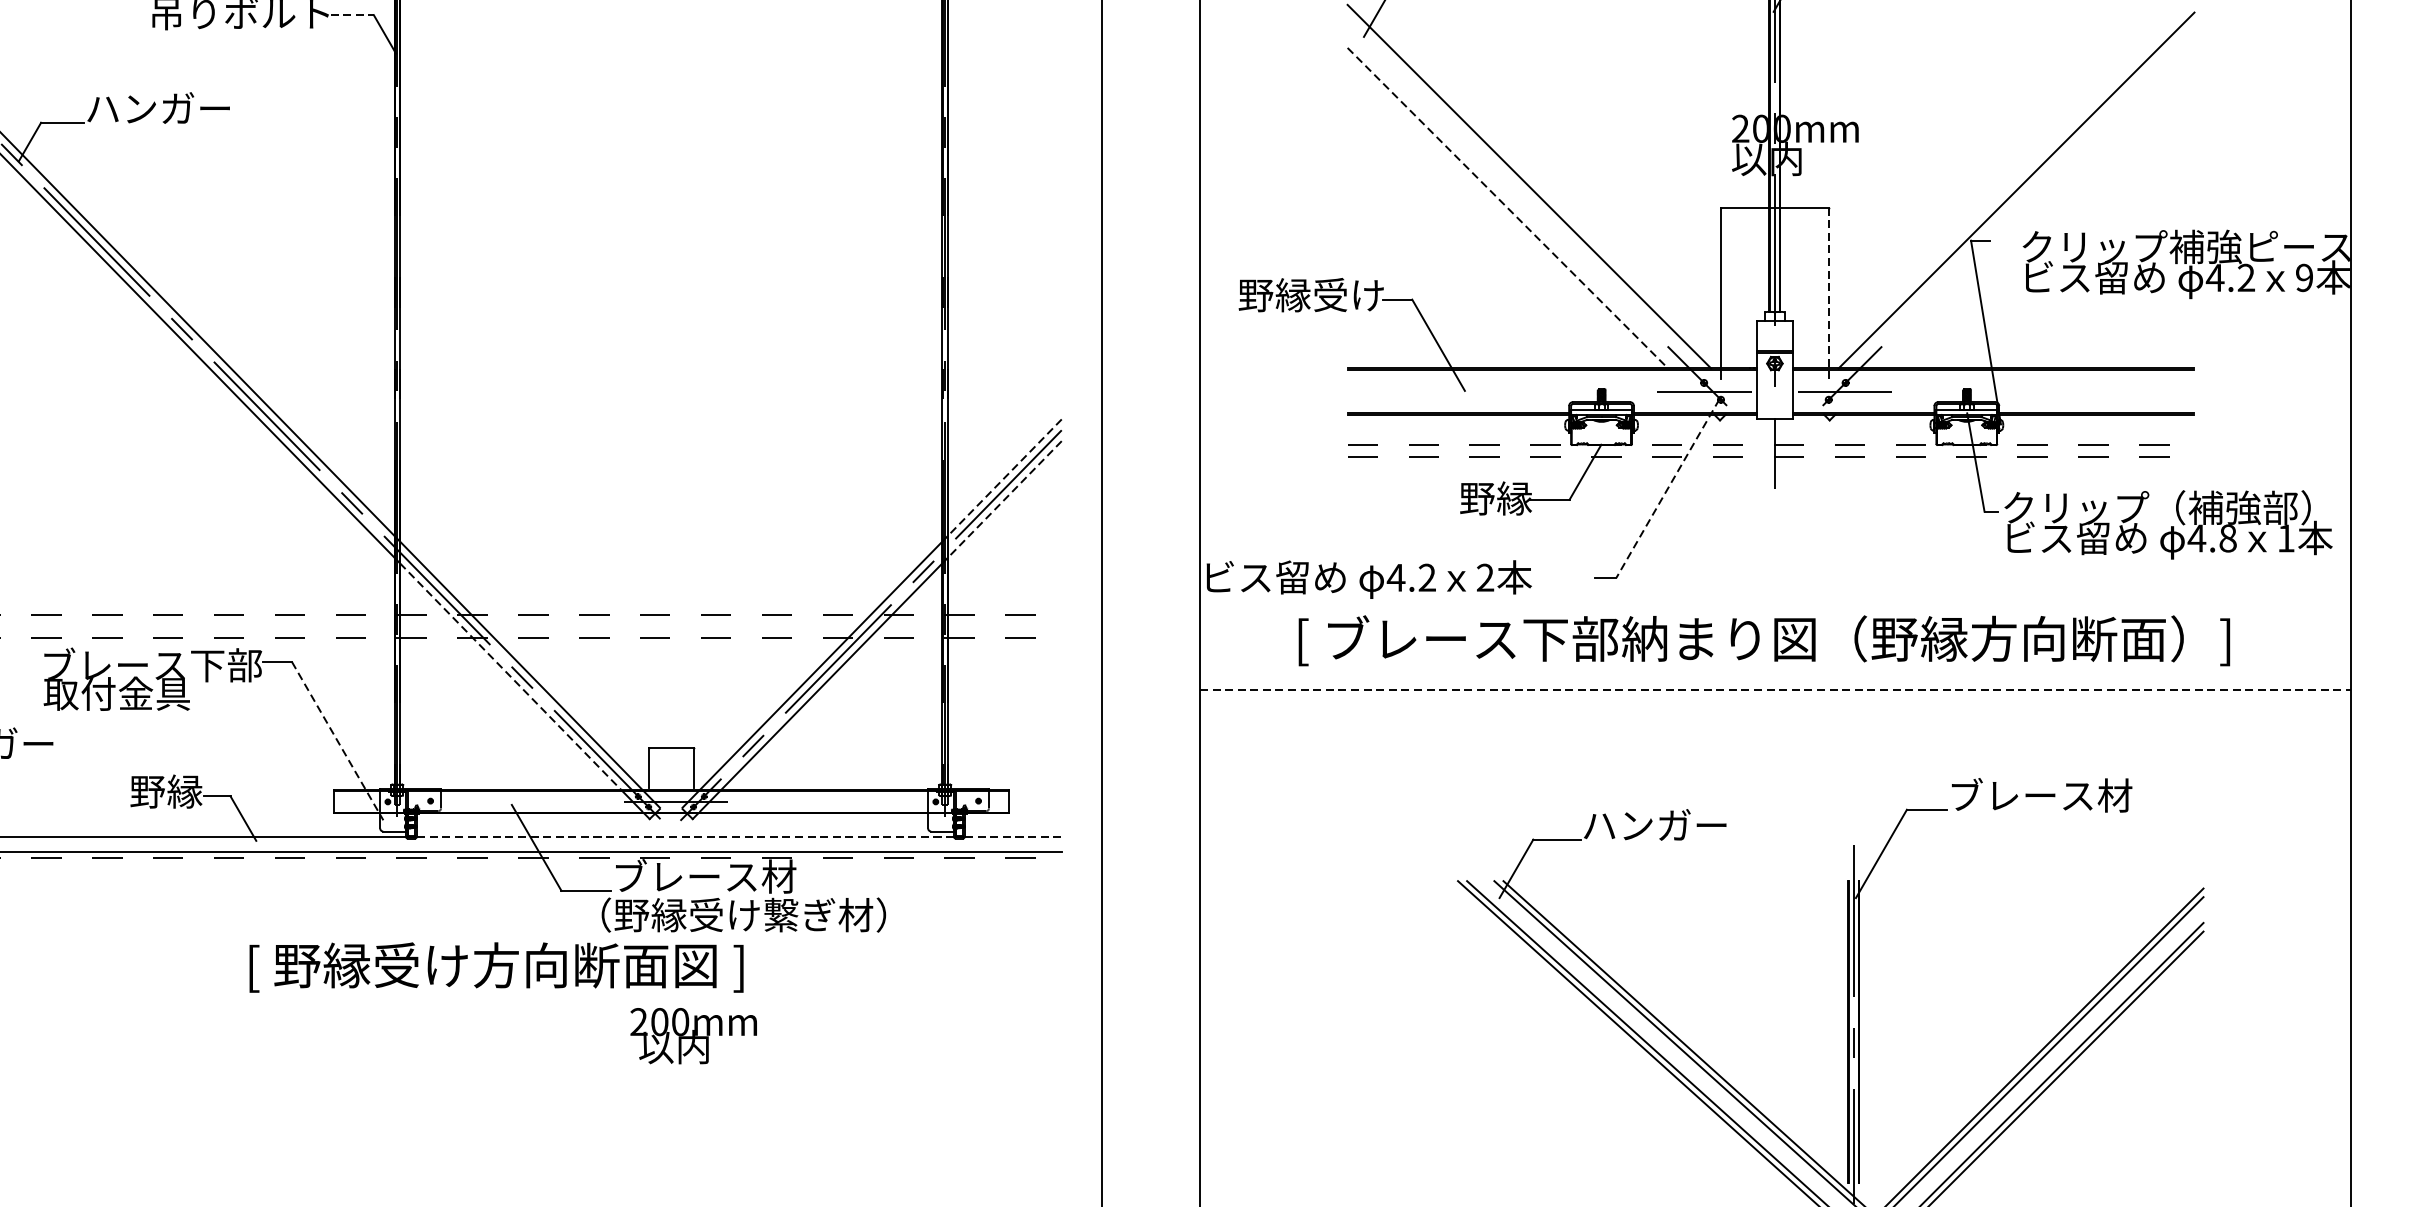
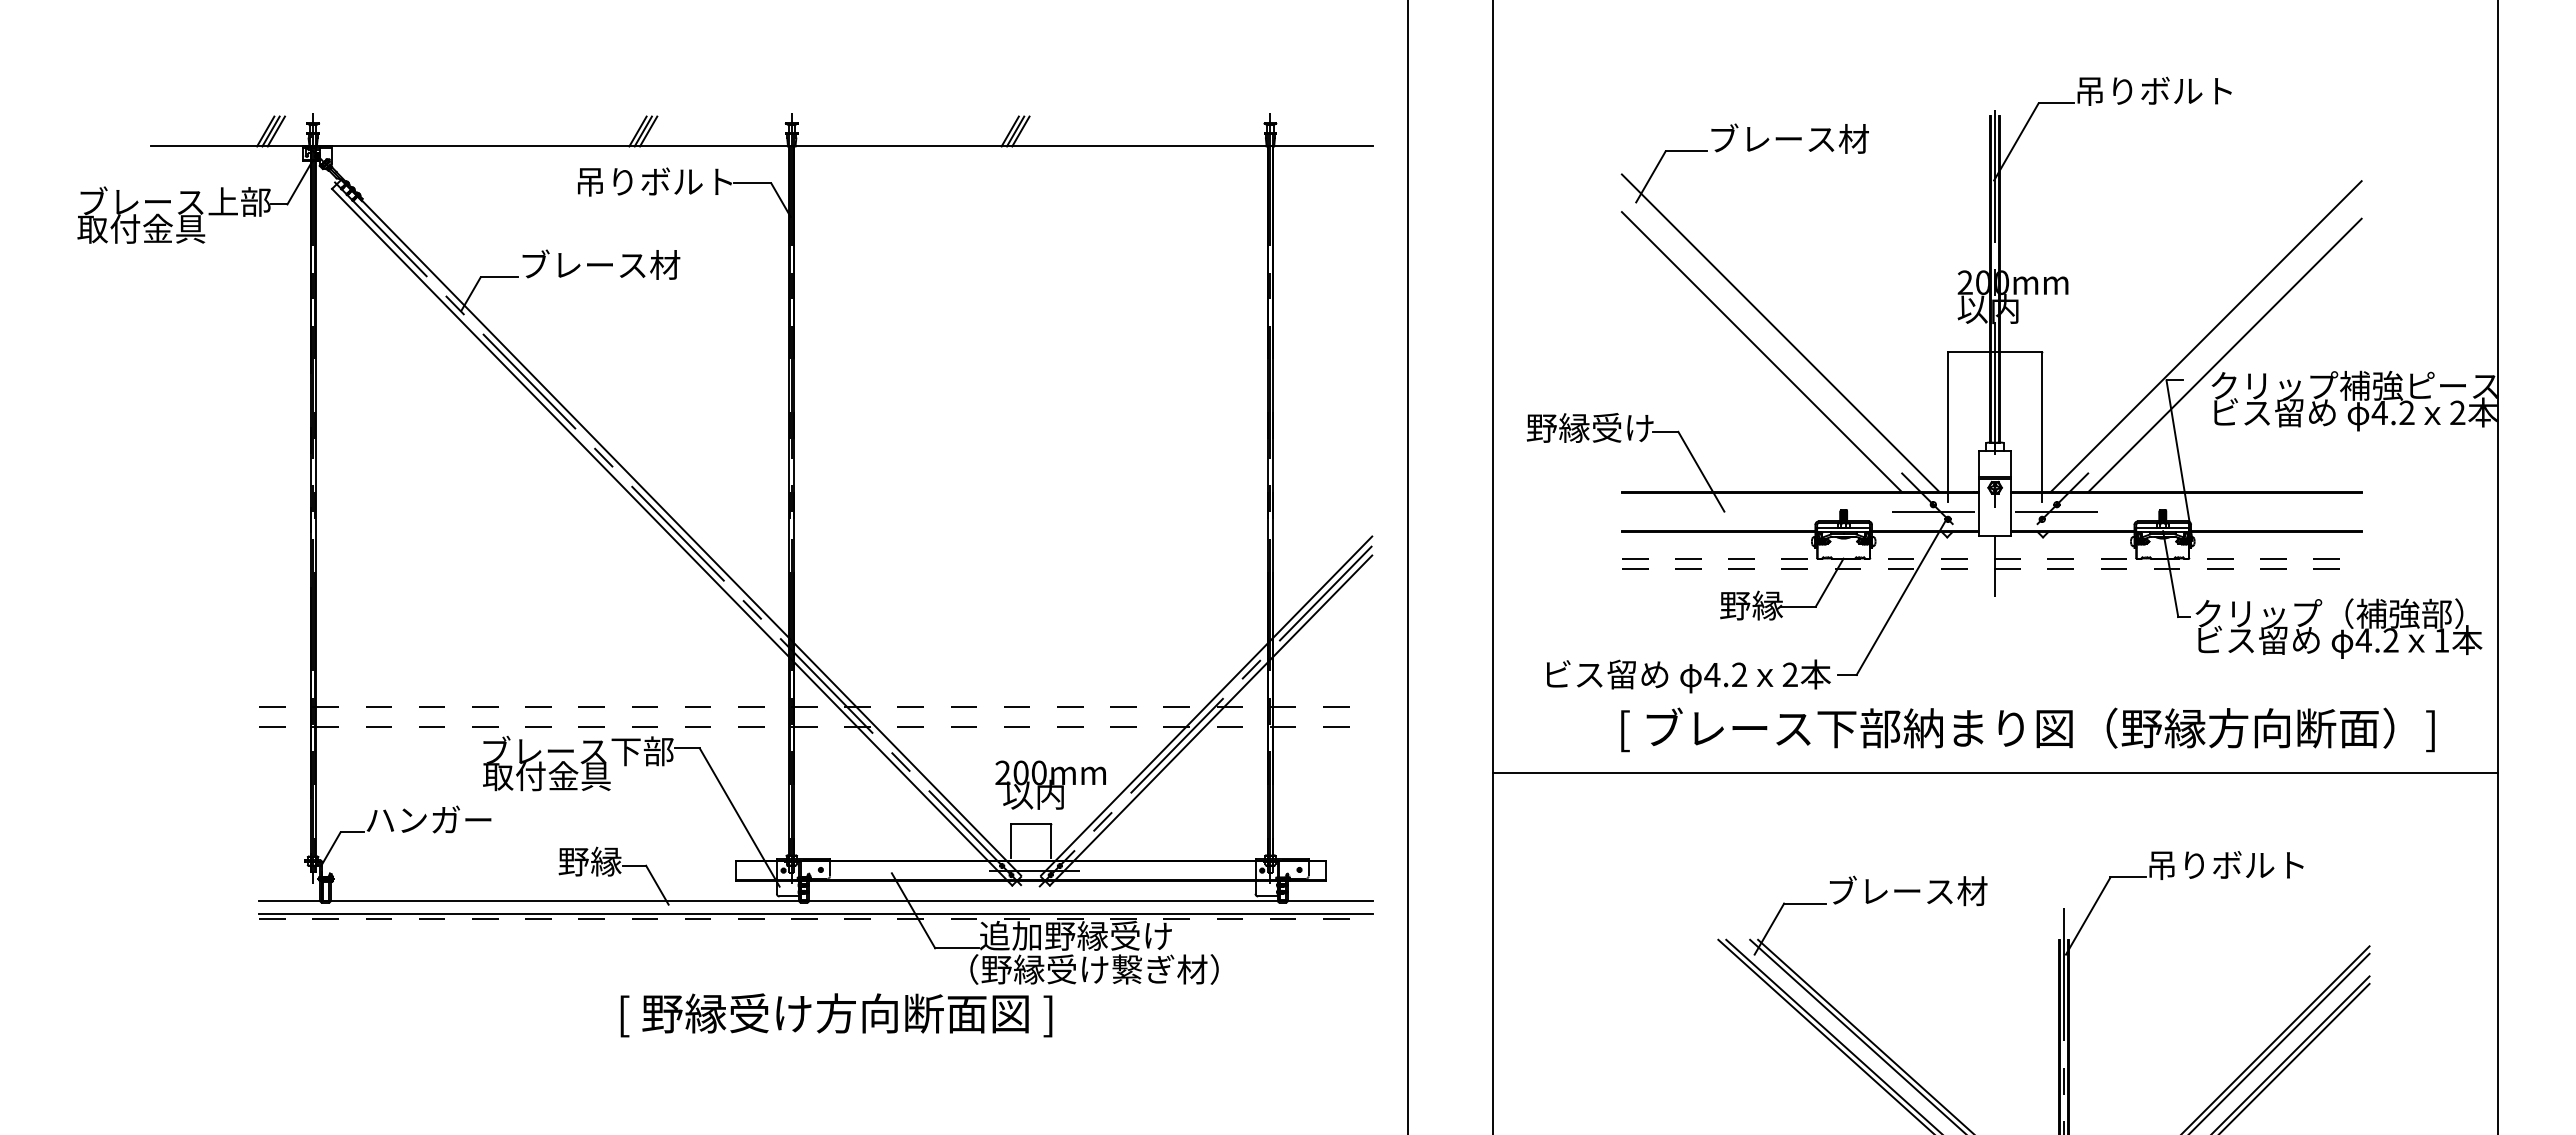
line: (352, 15) -> (752, 183), dashed -> solid
text: (178, 108) -> (600, 264), ハンガー -> ブレース材
line: (1507, 208) -> (1761, 352), dashed -> solid
line: (2037, 212) -> (2224, 355), added
text: (2304, 278) -> (2457, 413), 9 -> 2
line: (1829, 293) -> (2042, 426), dashed -> solid
line: (1004, 477) -> (1322, 587), dashed -> solid
line: (1667, 489) -> (1901, 597), dashed -> solid
line: (1004, 499) -> (1322, 606), dashed -> solid
text: (2227, 538) -> (2390, 640), 4.8 -> 4.2
text: (1368, 579) -> (1688, 676), moved
text: (1763, 640) -> (2027, 729), moved
line: (510, 676) -> (890, 761), dashed -> solid
line: (1775, 689) -> (1995, 772), dashed -> solid
line: (337, 741) -> (739, 817), dashed -> solid
text: (2042, 794) -> (2228, 864), ブレース材 -> 吊りボルト
text: (1674, 824) -> (1907, 890), ハンガー -> ブレース材
line: (685, 836) -> (1043, 900), dashed -> solid
line: (1013, 836) -> (1330, 900), dashed -> solid
text: (722, 876) -> (1075, 935), ブレース材 -> 追加野縁受け
text: (496, 967) -> (836, 1015), moved
text: (693, 1035) -> (1050, 784), moved

